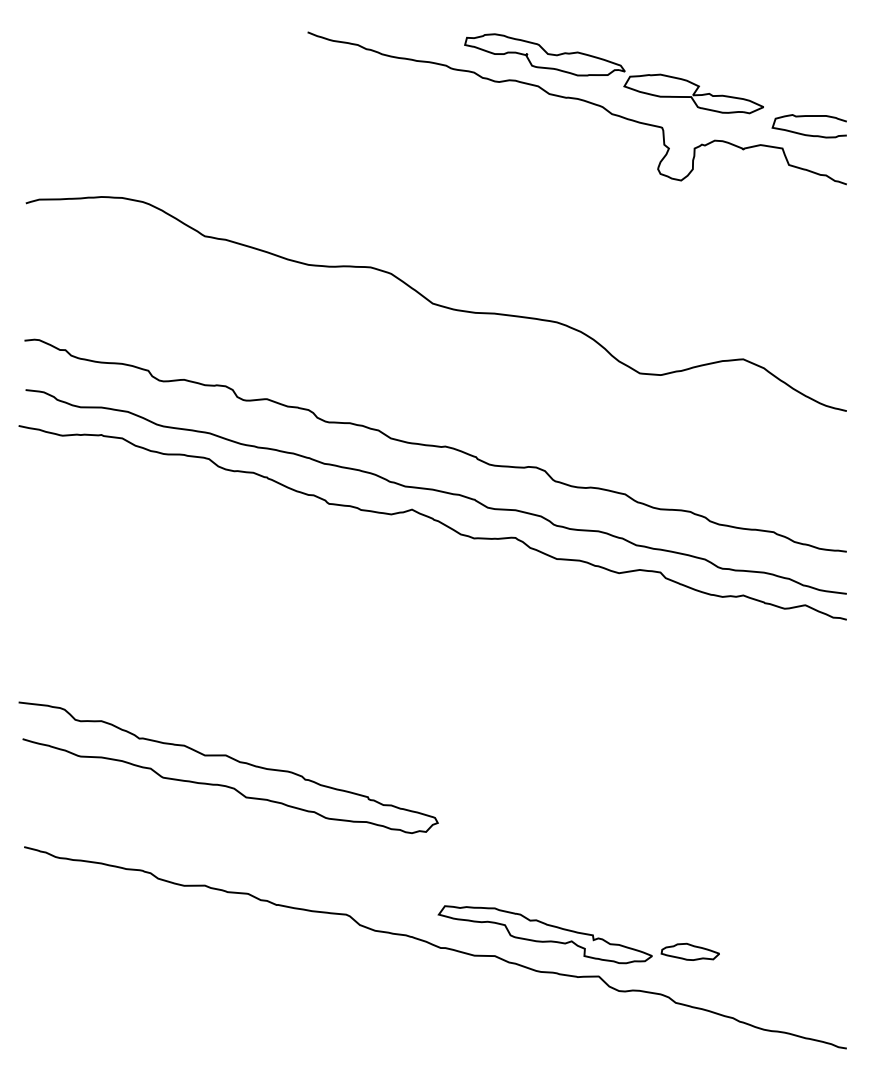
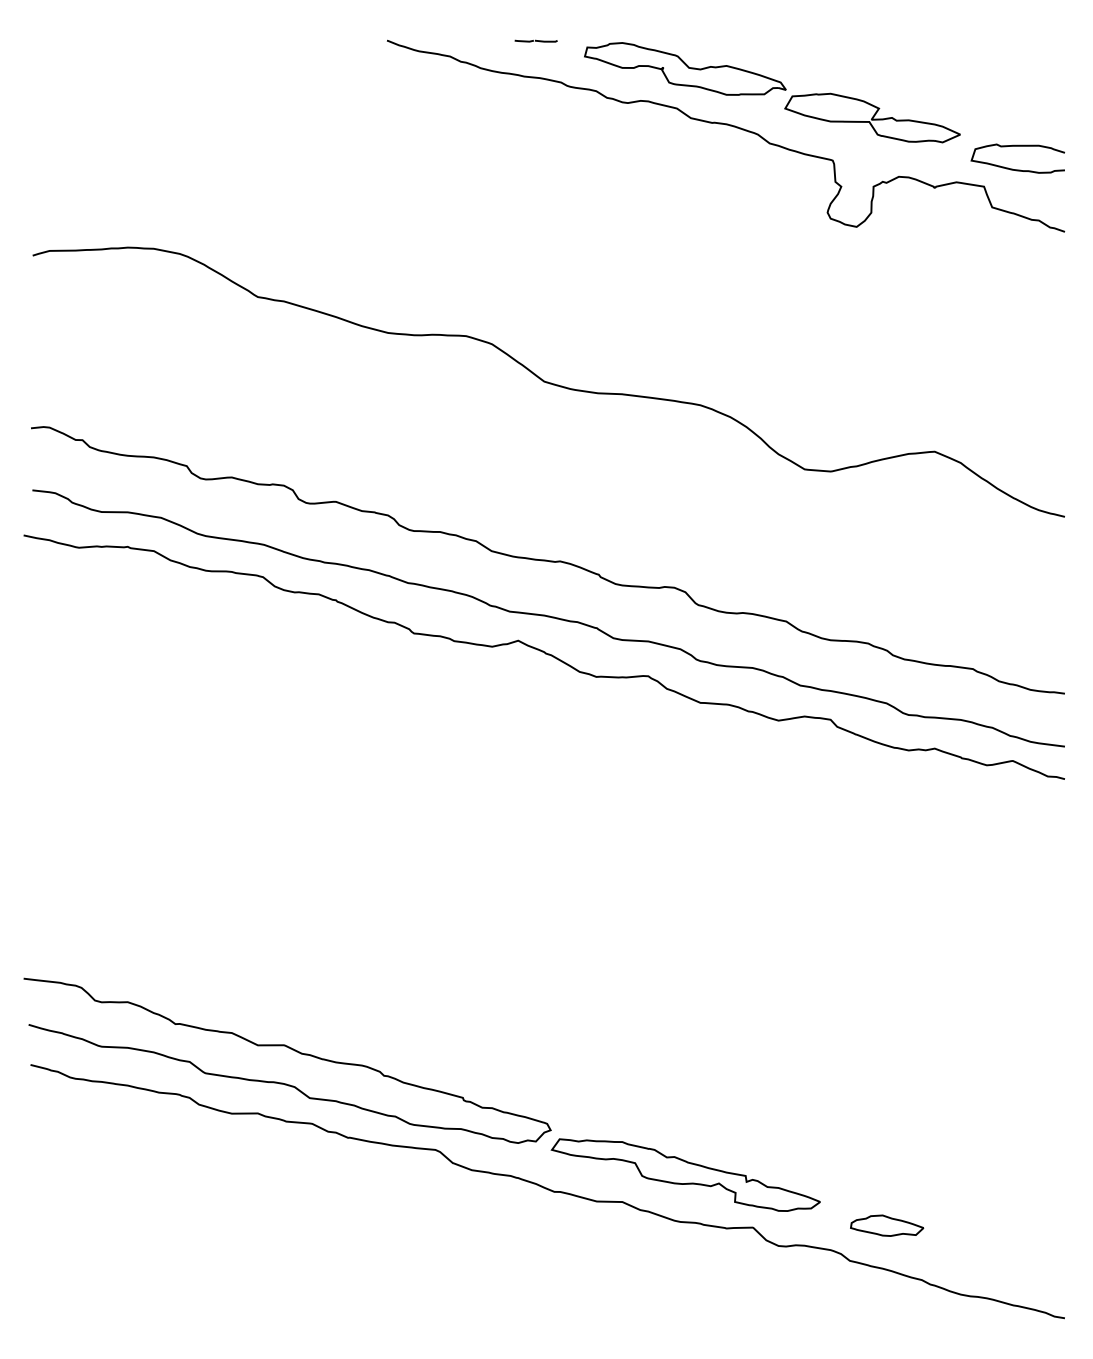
part: (426, 32) -> (536, 40), added
curve: (231, 759) -> (291, 1050), moved
part: (689, 951) -> (885, 1225), moved

